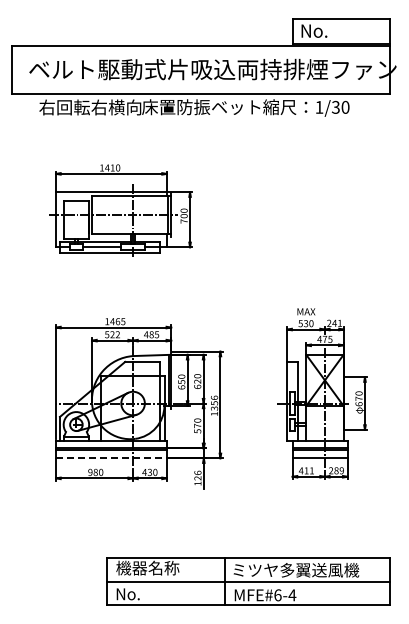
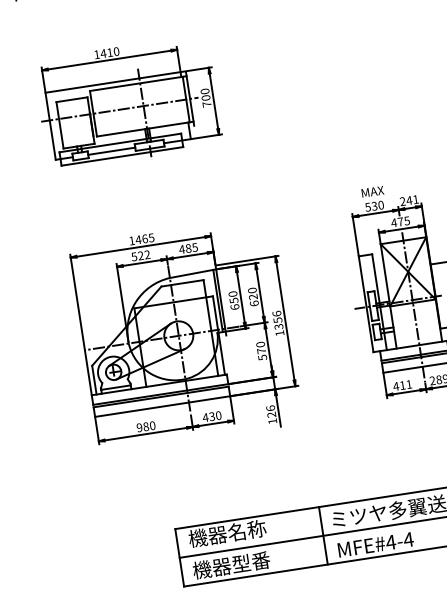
line: (111, 458) -> (162, 406), dashed -> solid
text: (146, 593) -> (230, 564), No. -> 機器型番
text: (277, 595) -> (390, 542), MFE#6-4 -> MFE#4-4

